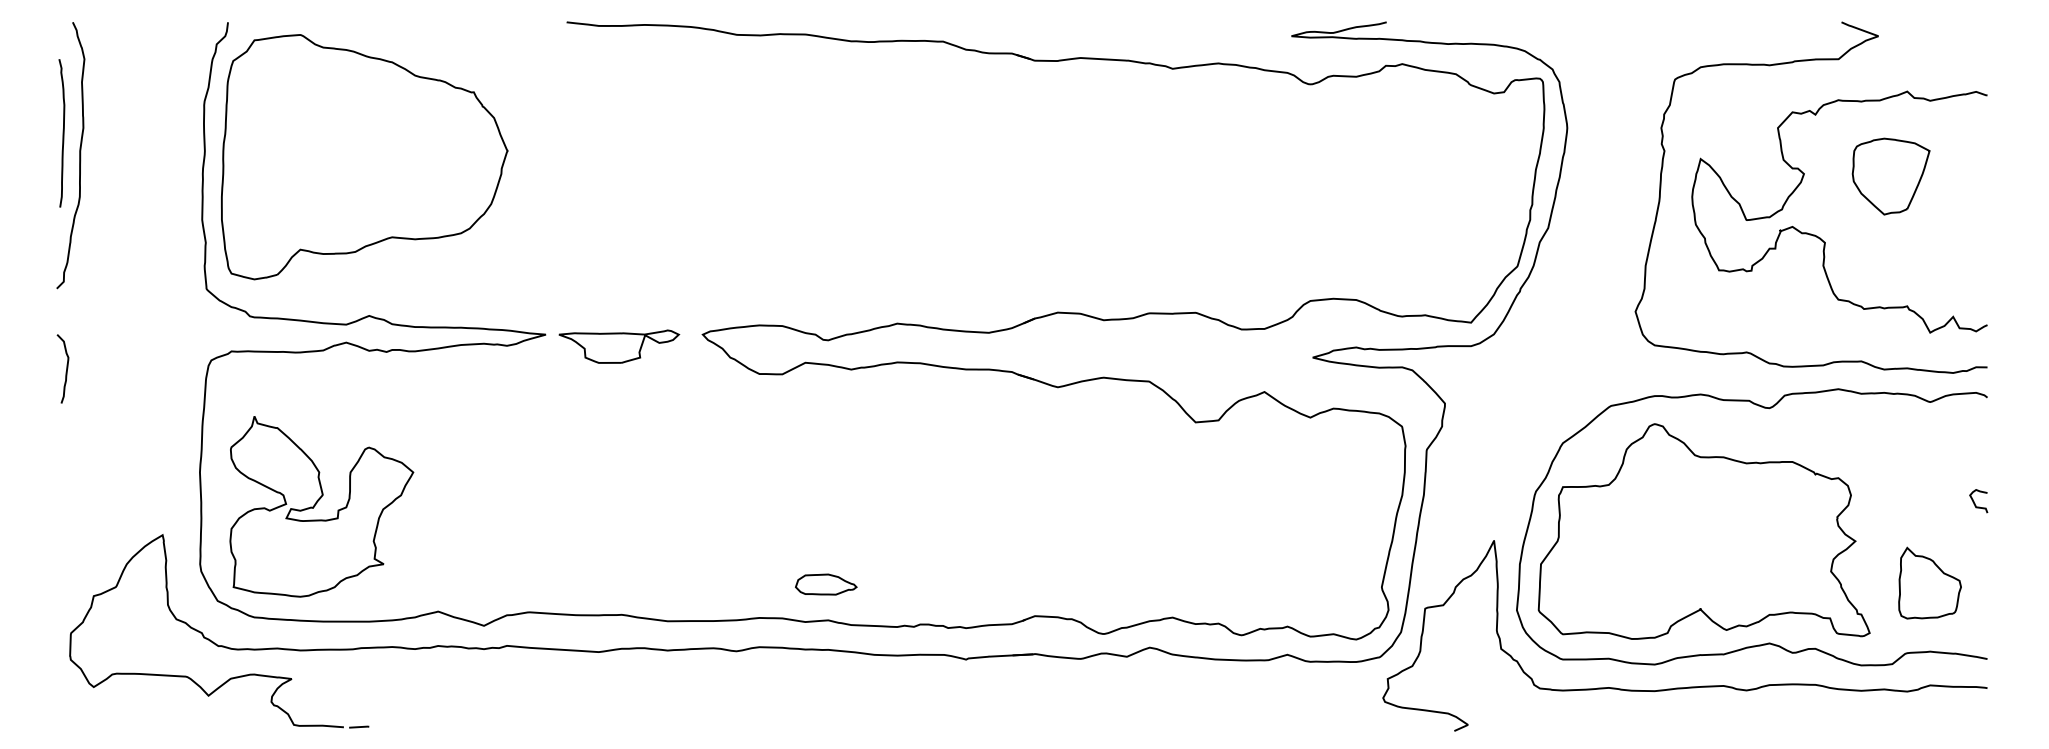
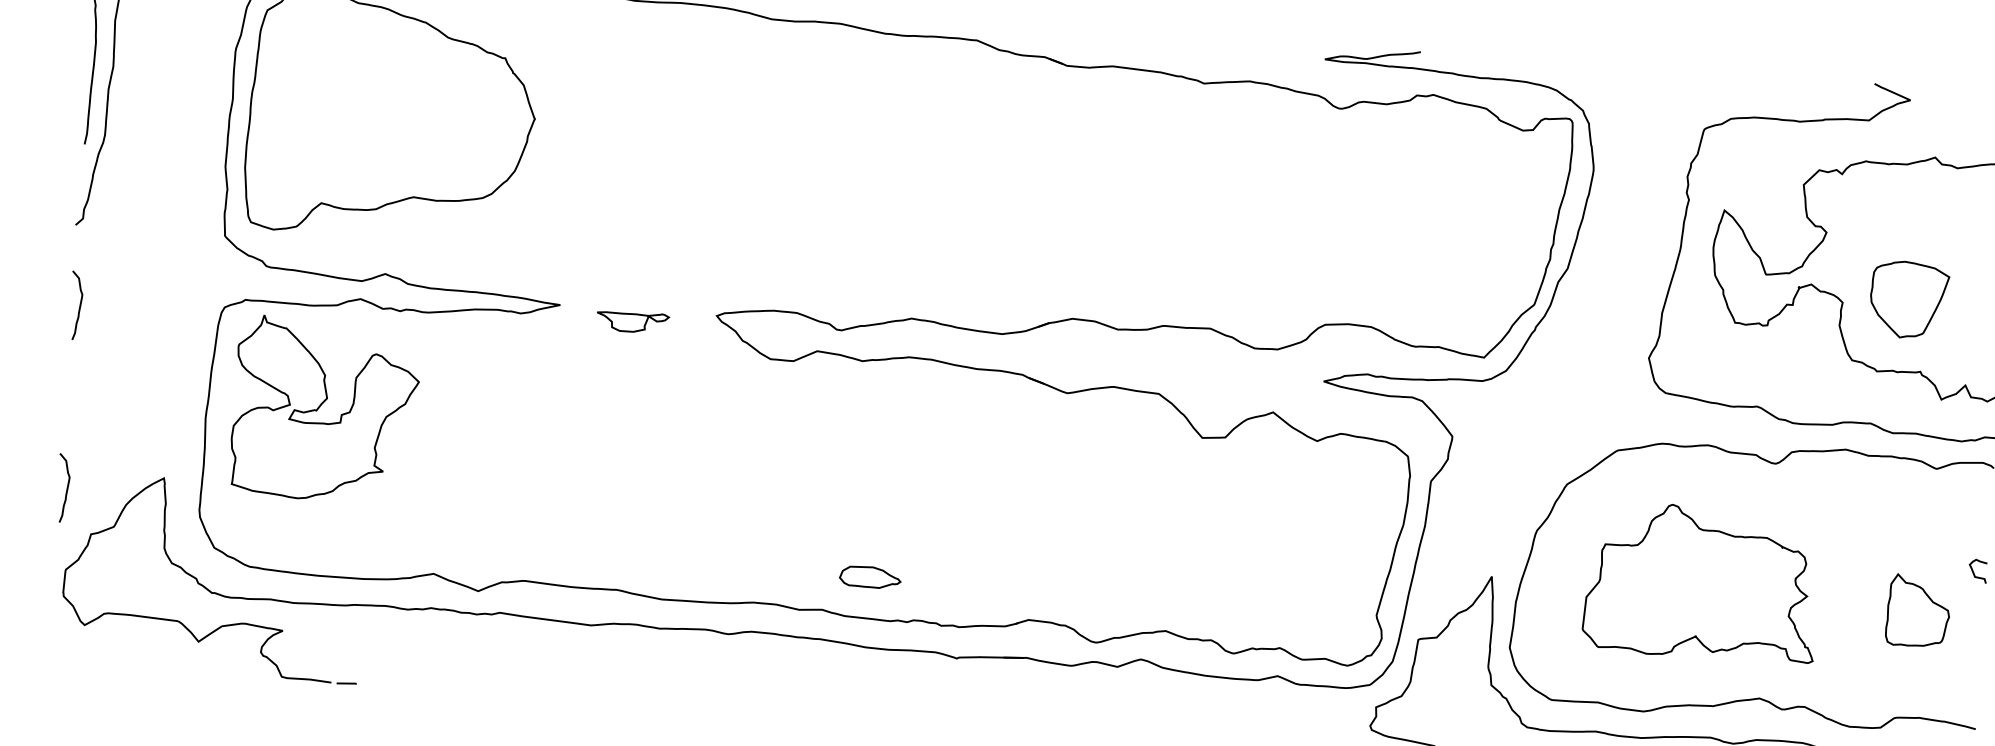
part: (1890, 176) -> (1908, 299), moved
part: (619, 346) -> (632, 322), size x0.6
part: (321, 506) -> (325, 409), moved
part: (1703, 531) -> (1701, 582), size x0.7
curve: (66, 551) -> (66, 487), added
part: (1929, 582) -> (1917, 610), moved
part: (826, 584) -> (870, 577), moved

